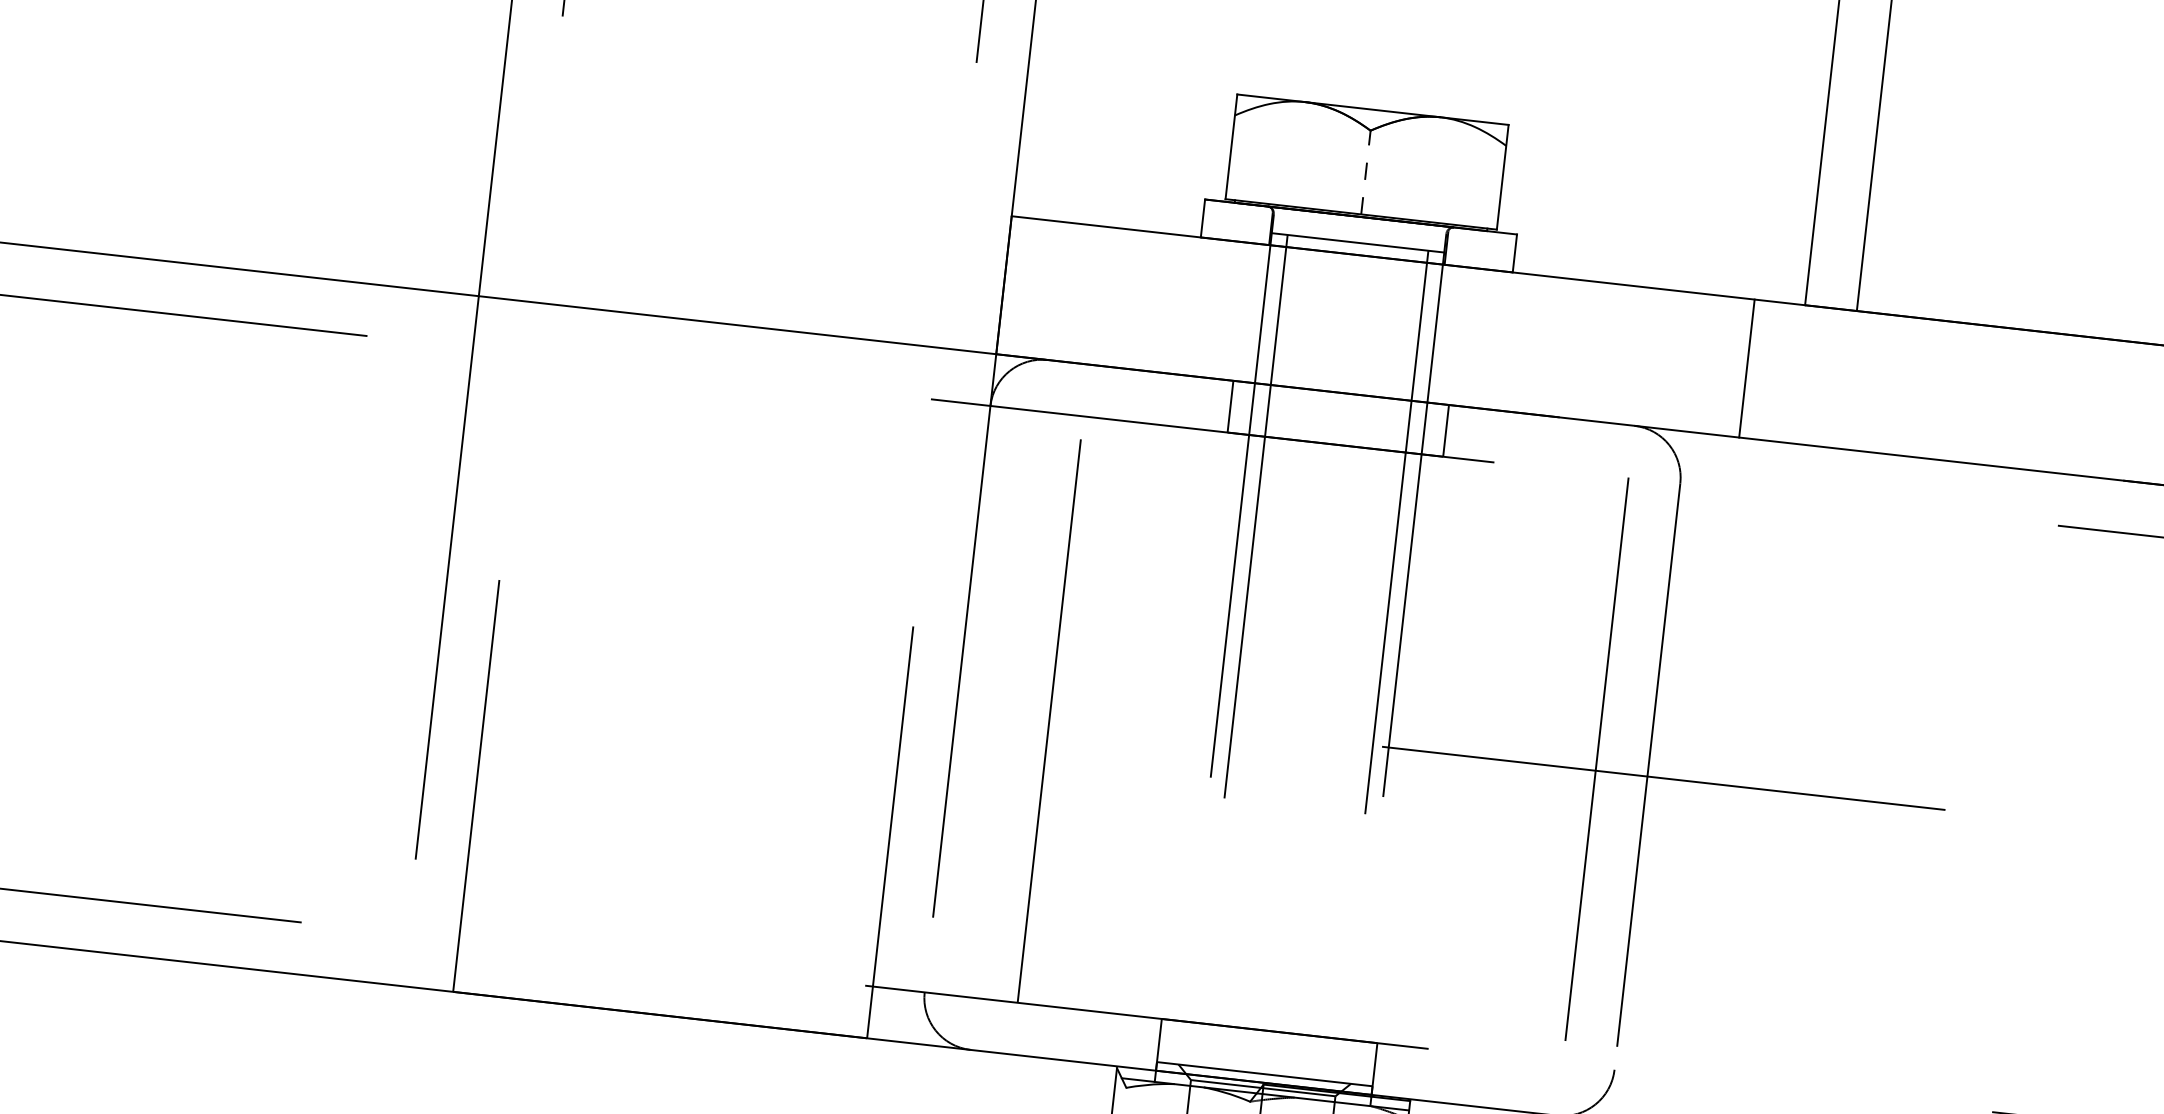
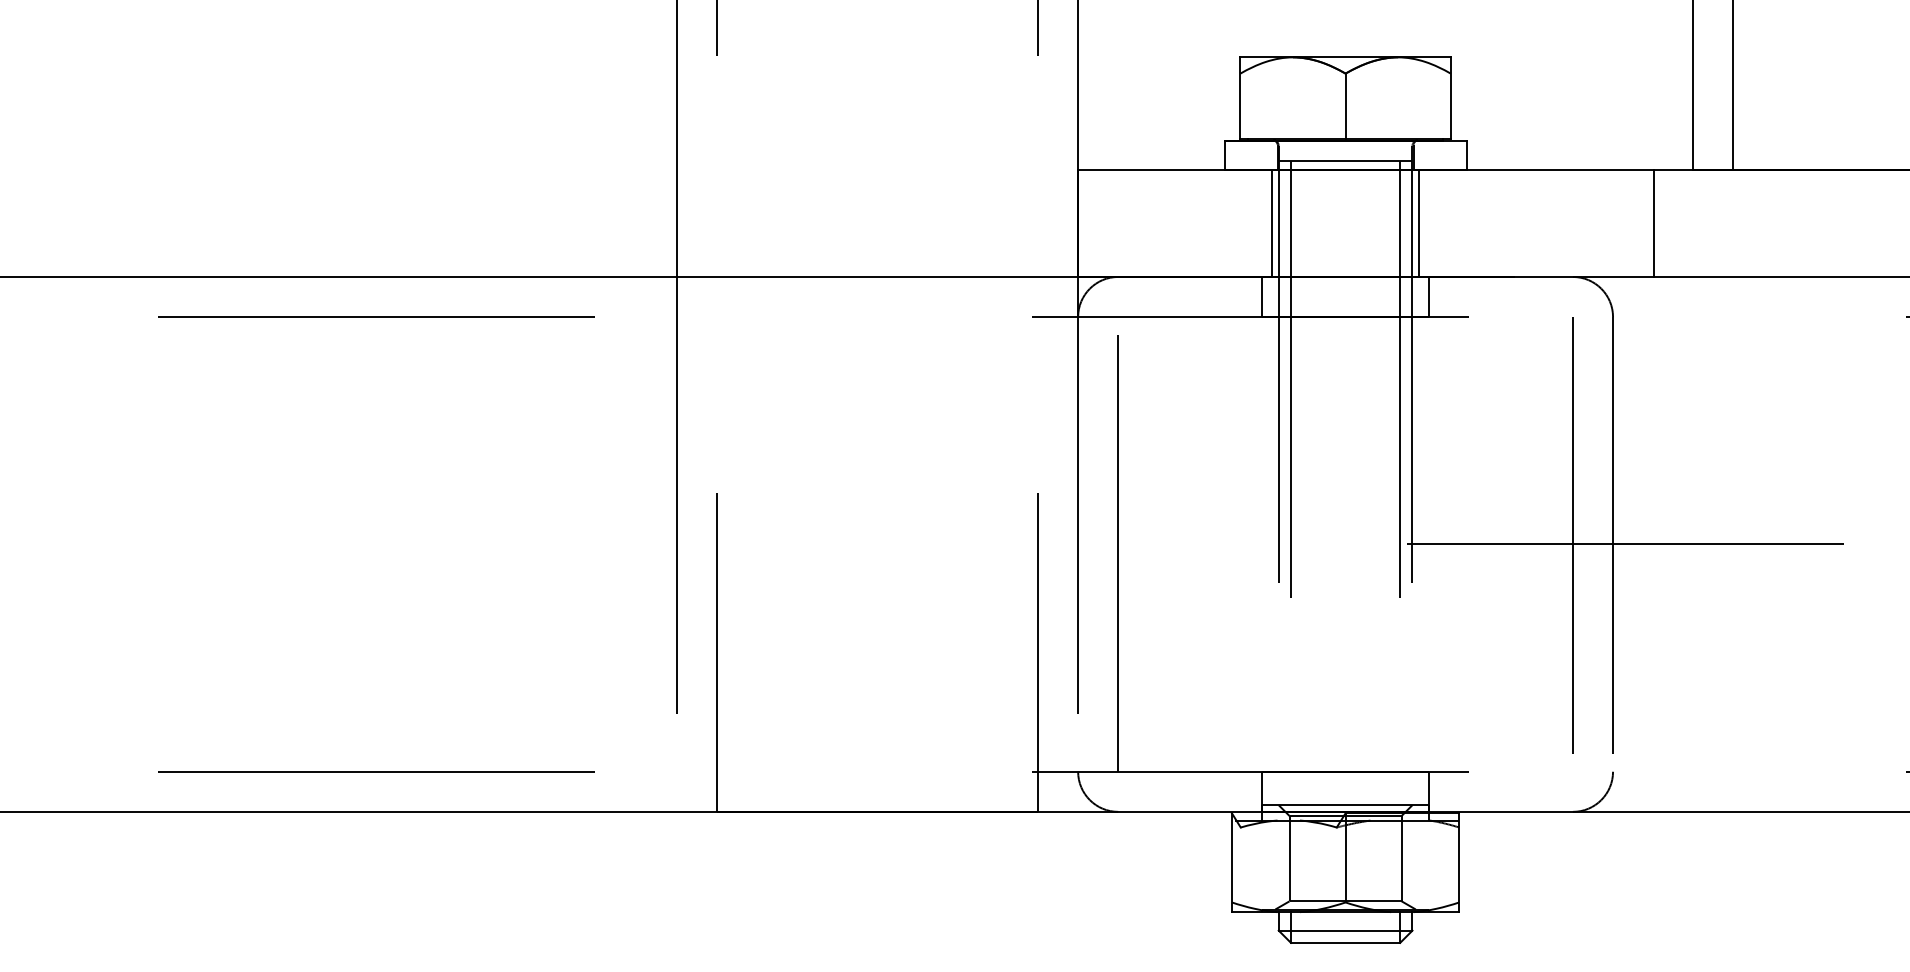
line: (1365, 171) -> (1345, 105), dashed -> solid
line: (1254, 312) -> (1272, 222), added
line: (1444, 333) -> (1419, 222), added
line: (1050, 709) -> (1118, 544), moved

